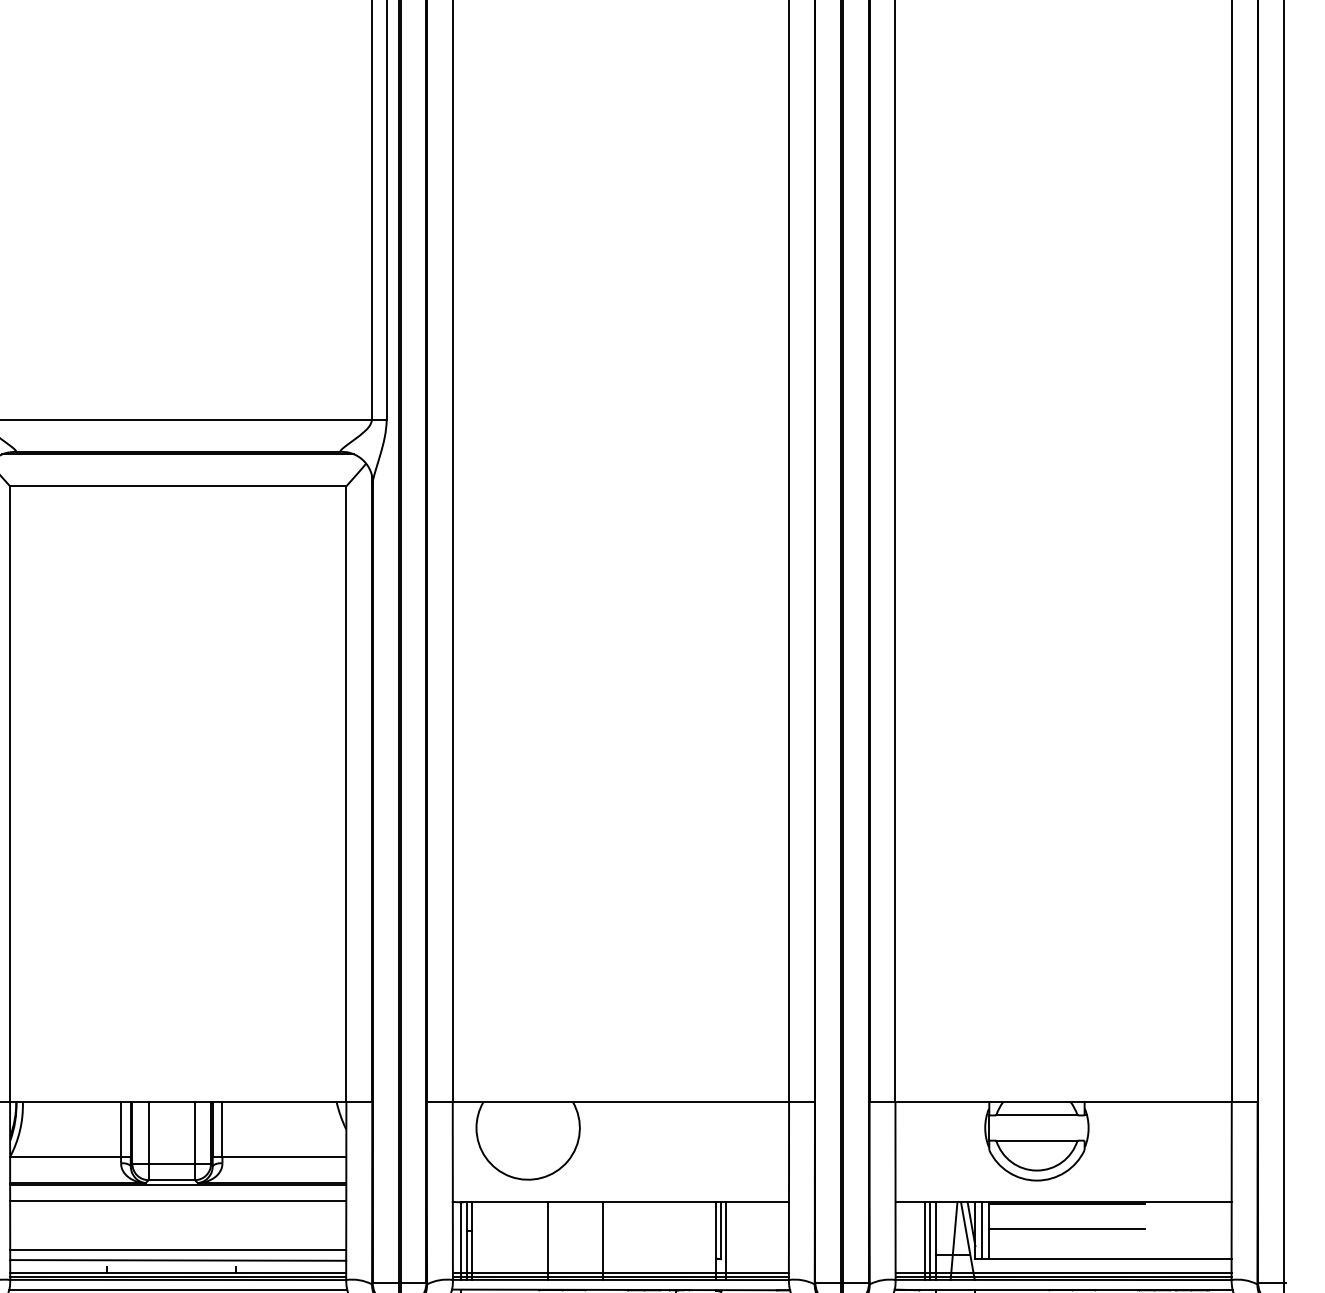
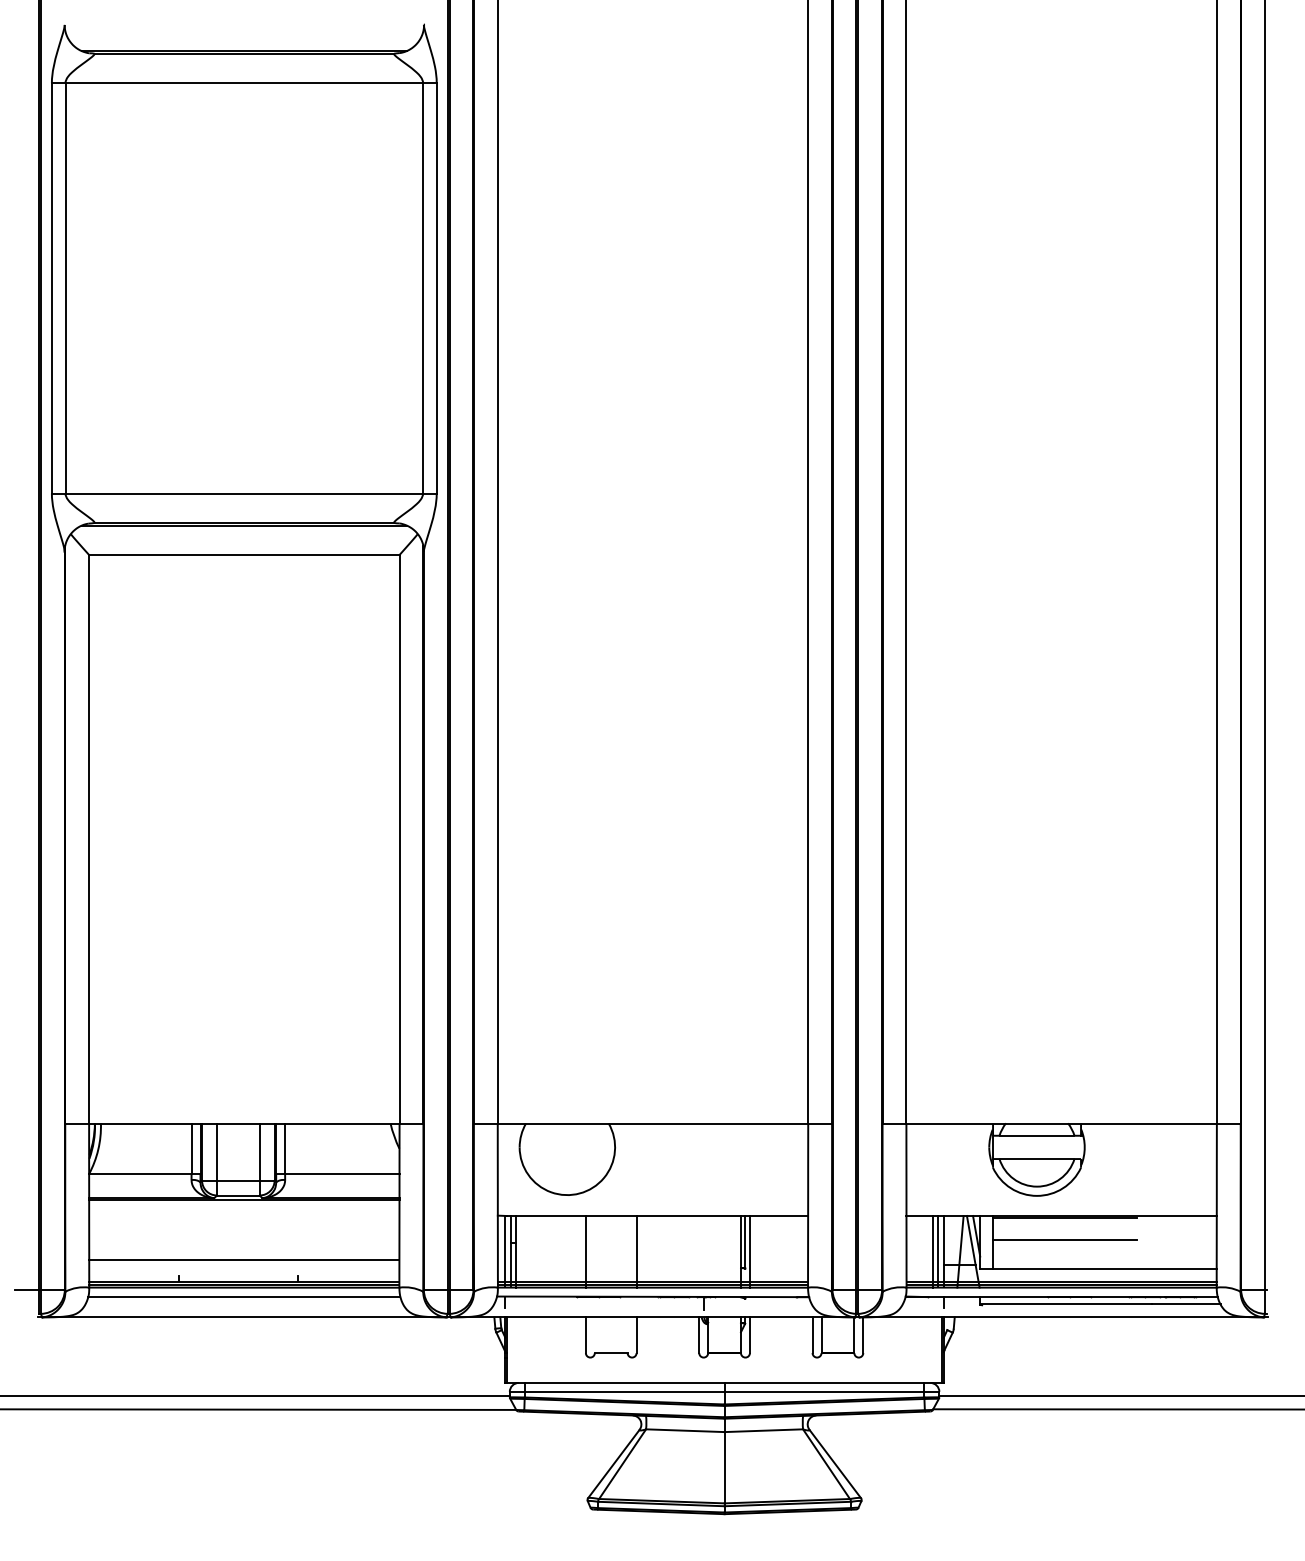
line: (178, 1200) -> (244, 1214), removed
line: (982, 1231) -> (986, 1242), removed
line: (178, 1260) -> (244, 1269), removed

